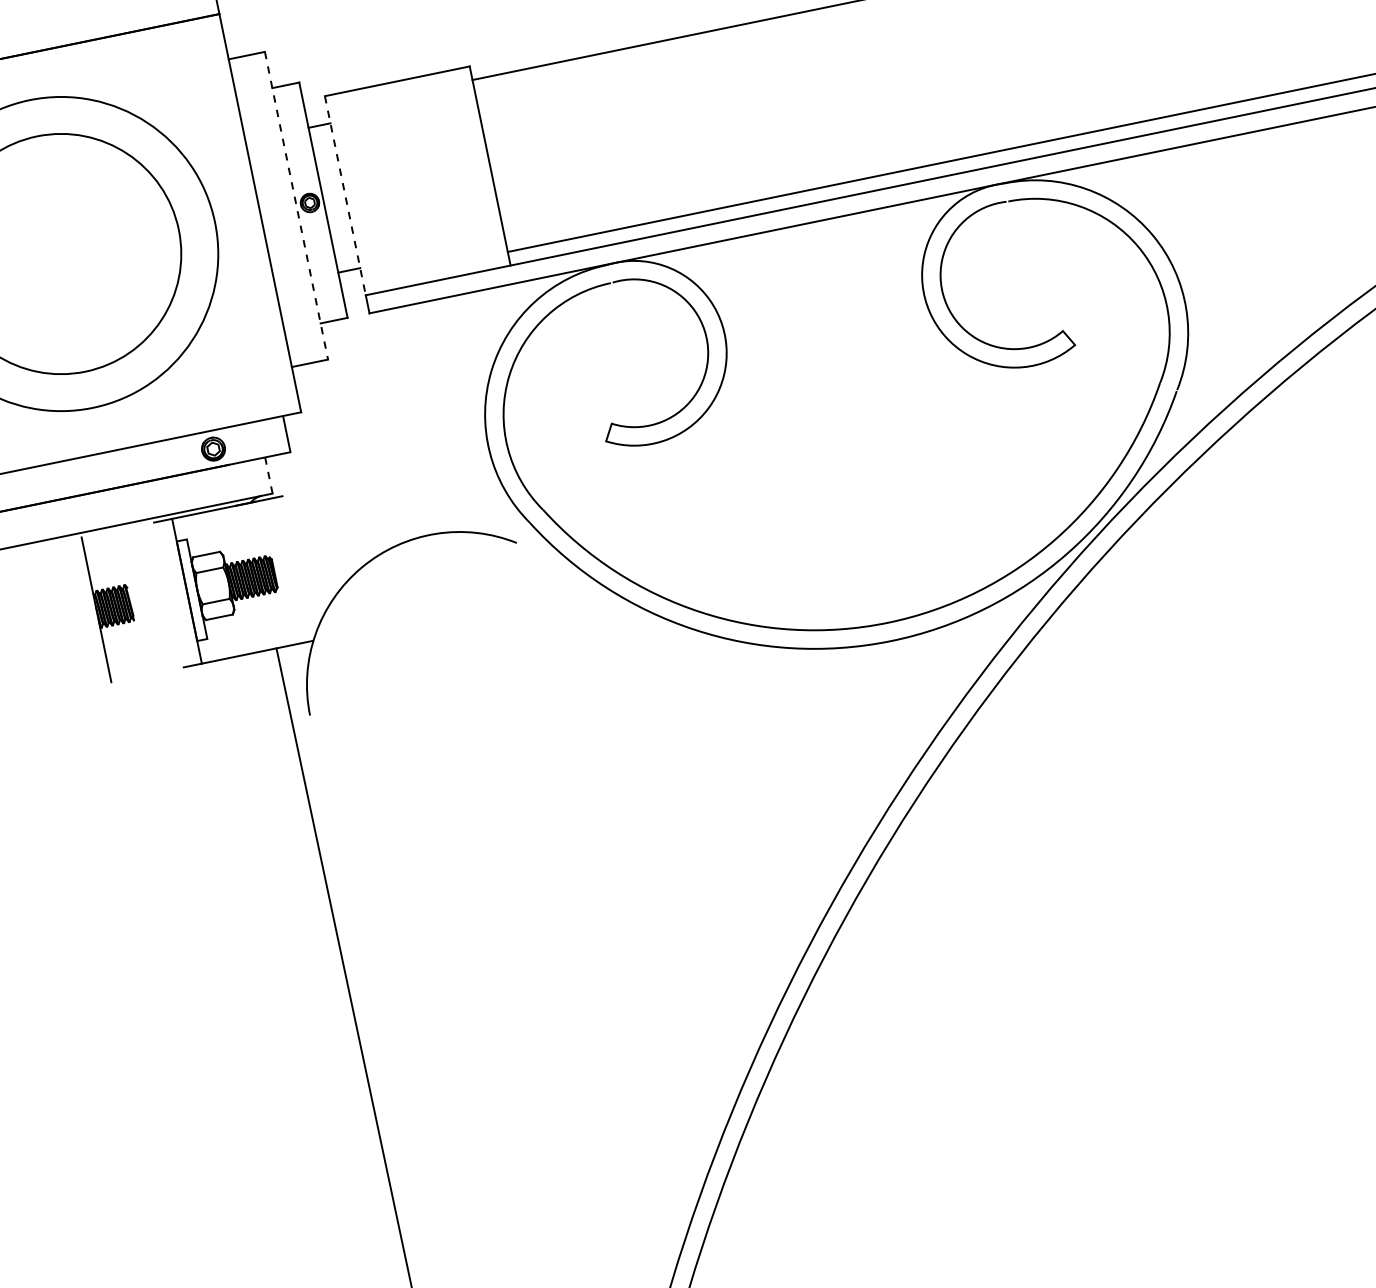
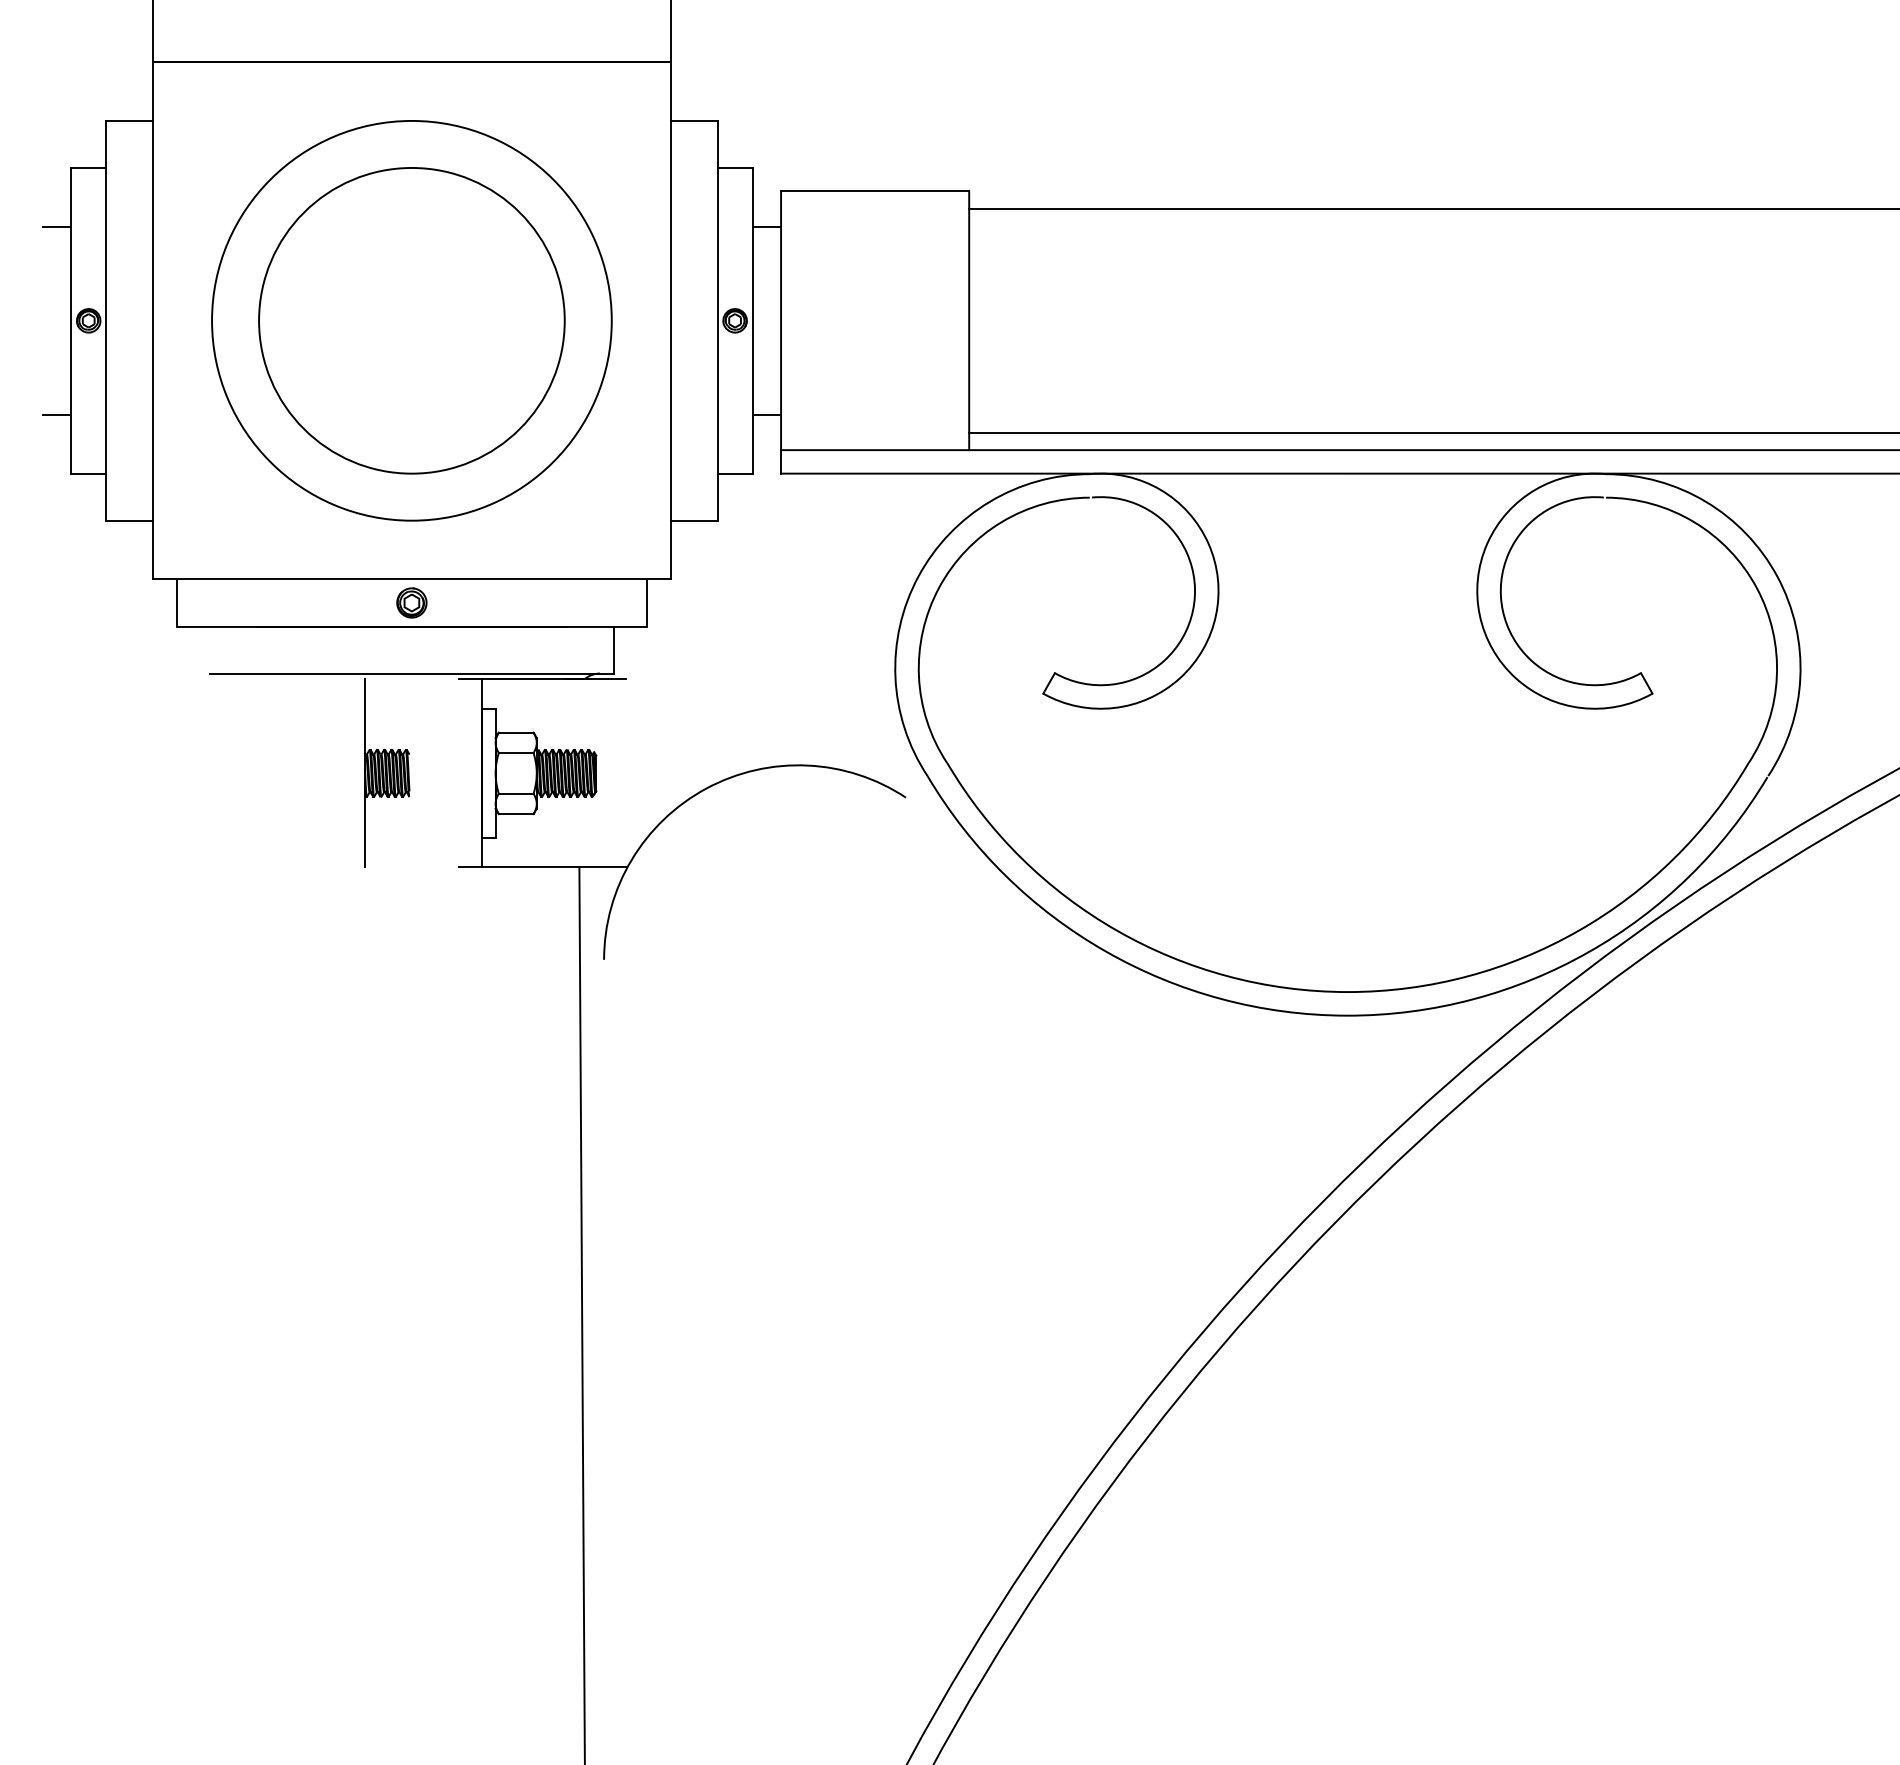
line: (345, 196) -> (781, 321), dashed -> solid
line: (296, 205) -> (717, 320), dashed -> solid
part: (213, 448) -> (411, 602), moved
line: (269, 475) -> (614, 650), dashed -> solid

